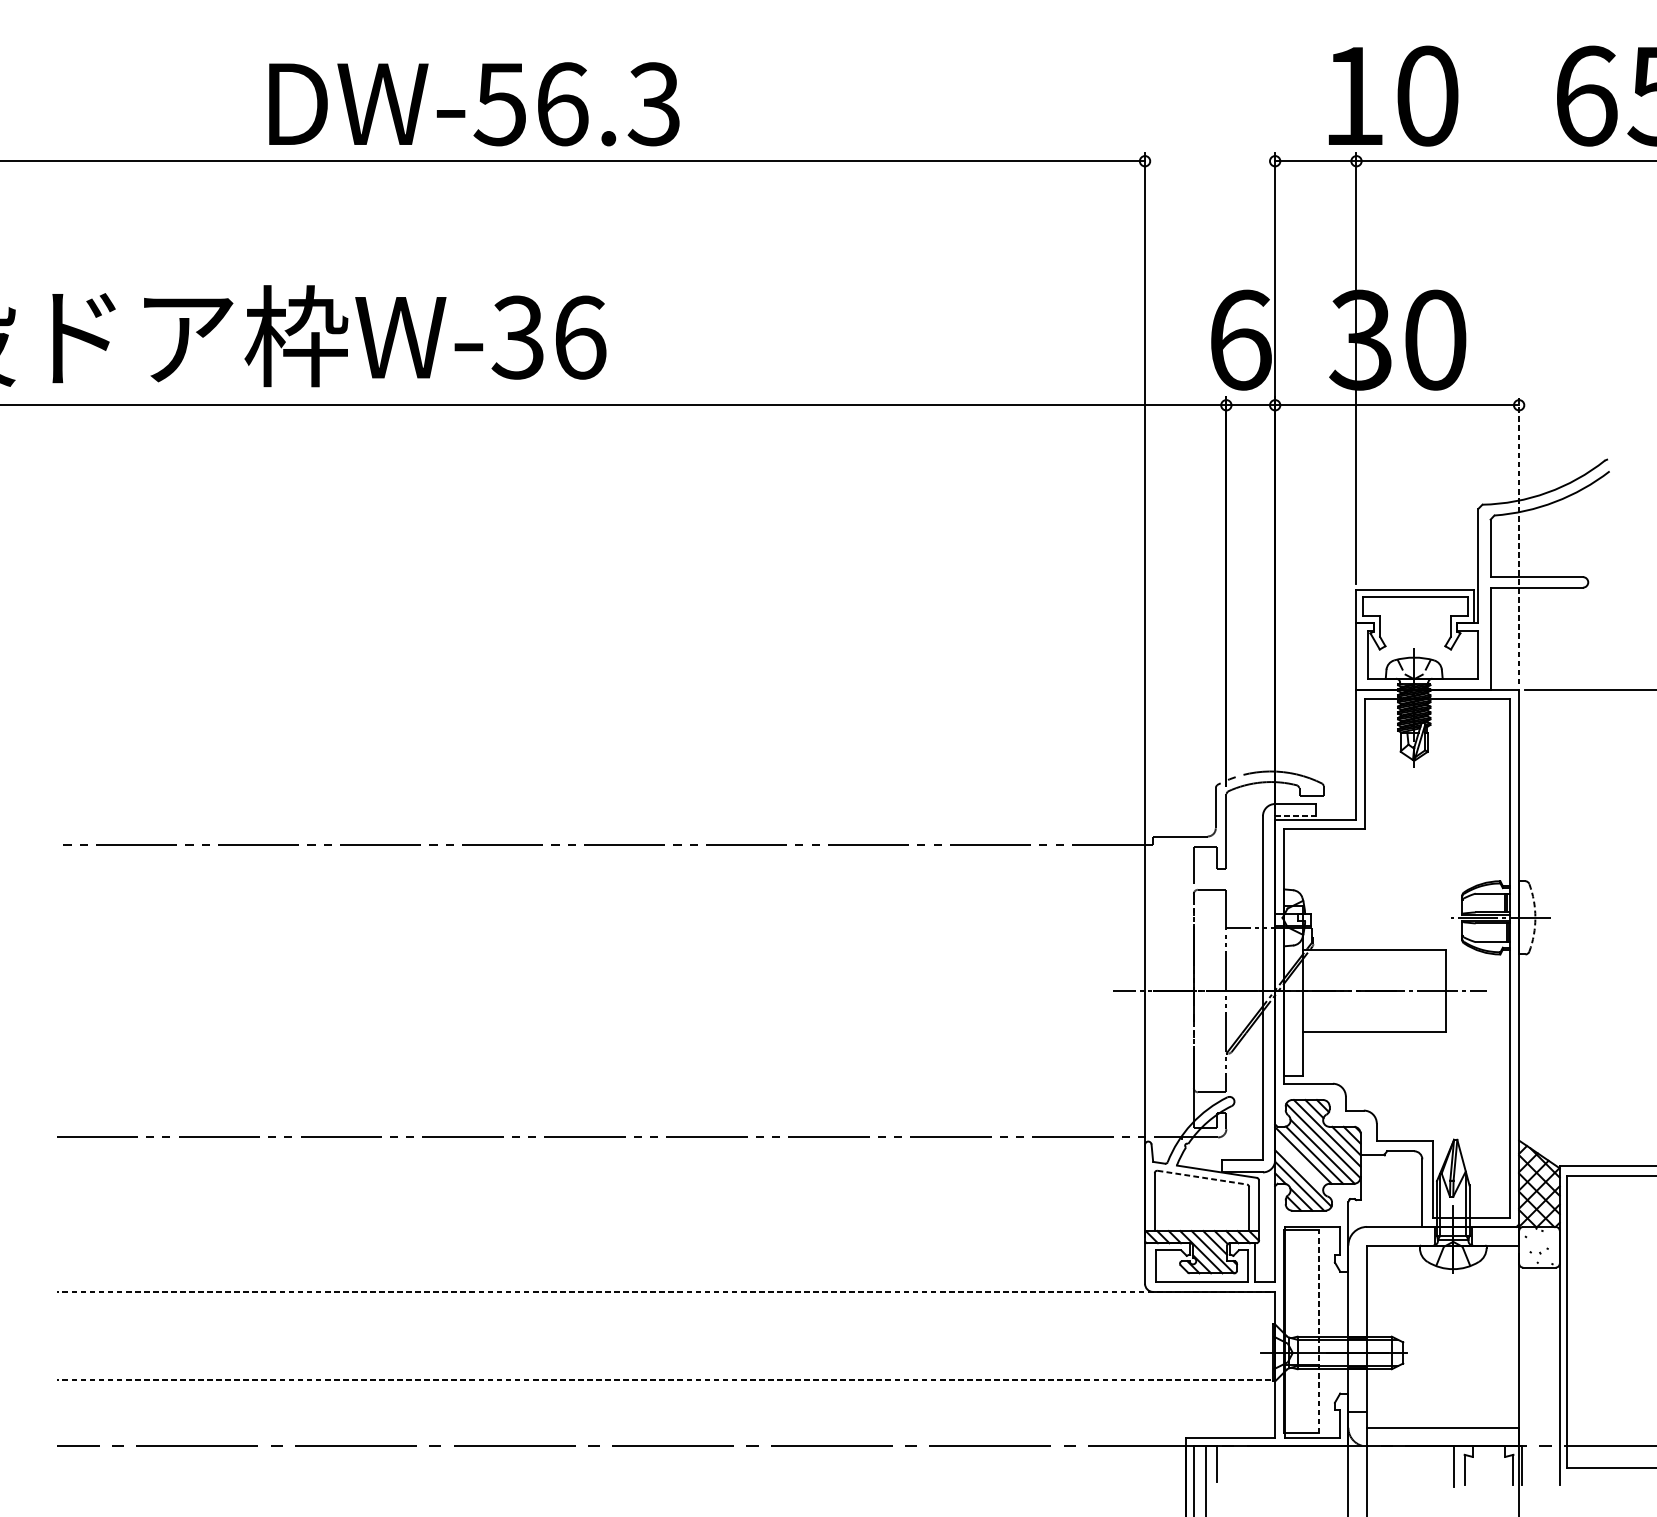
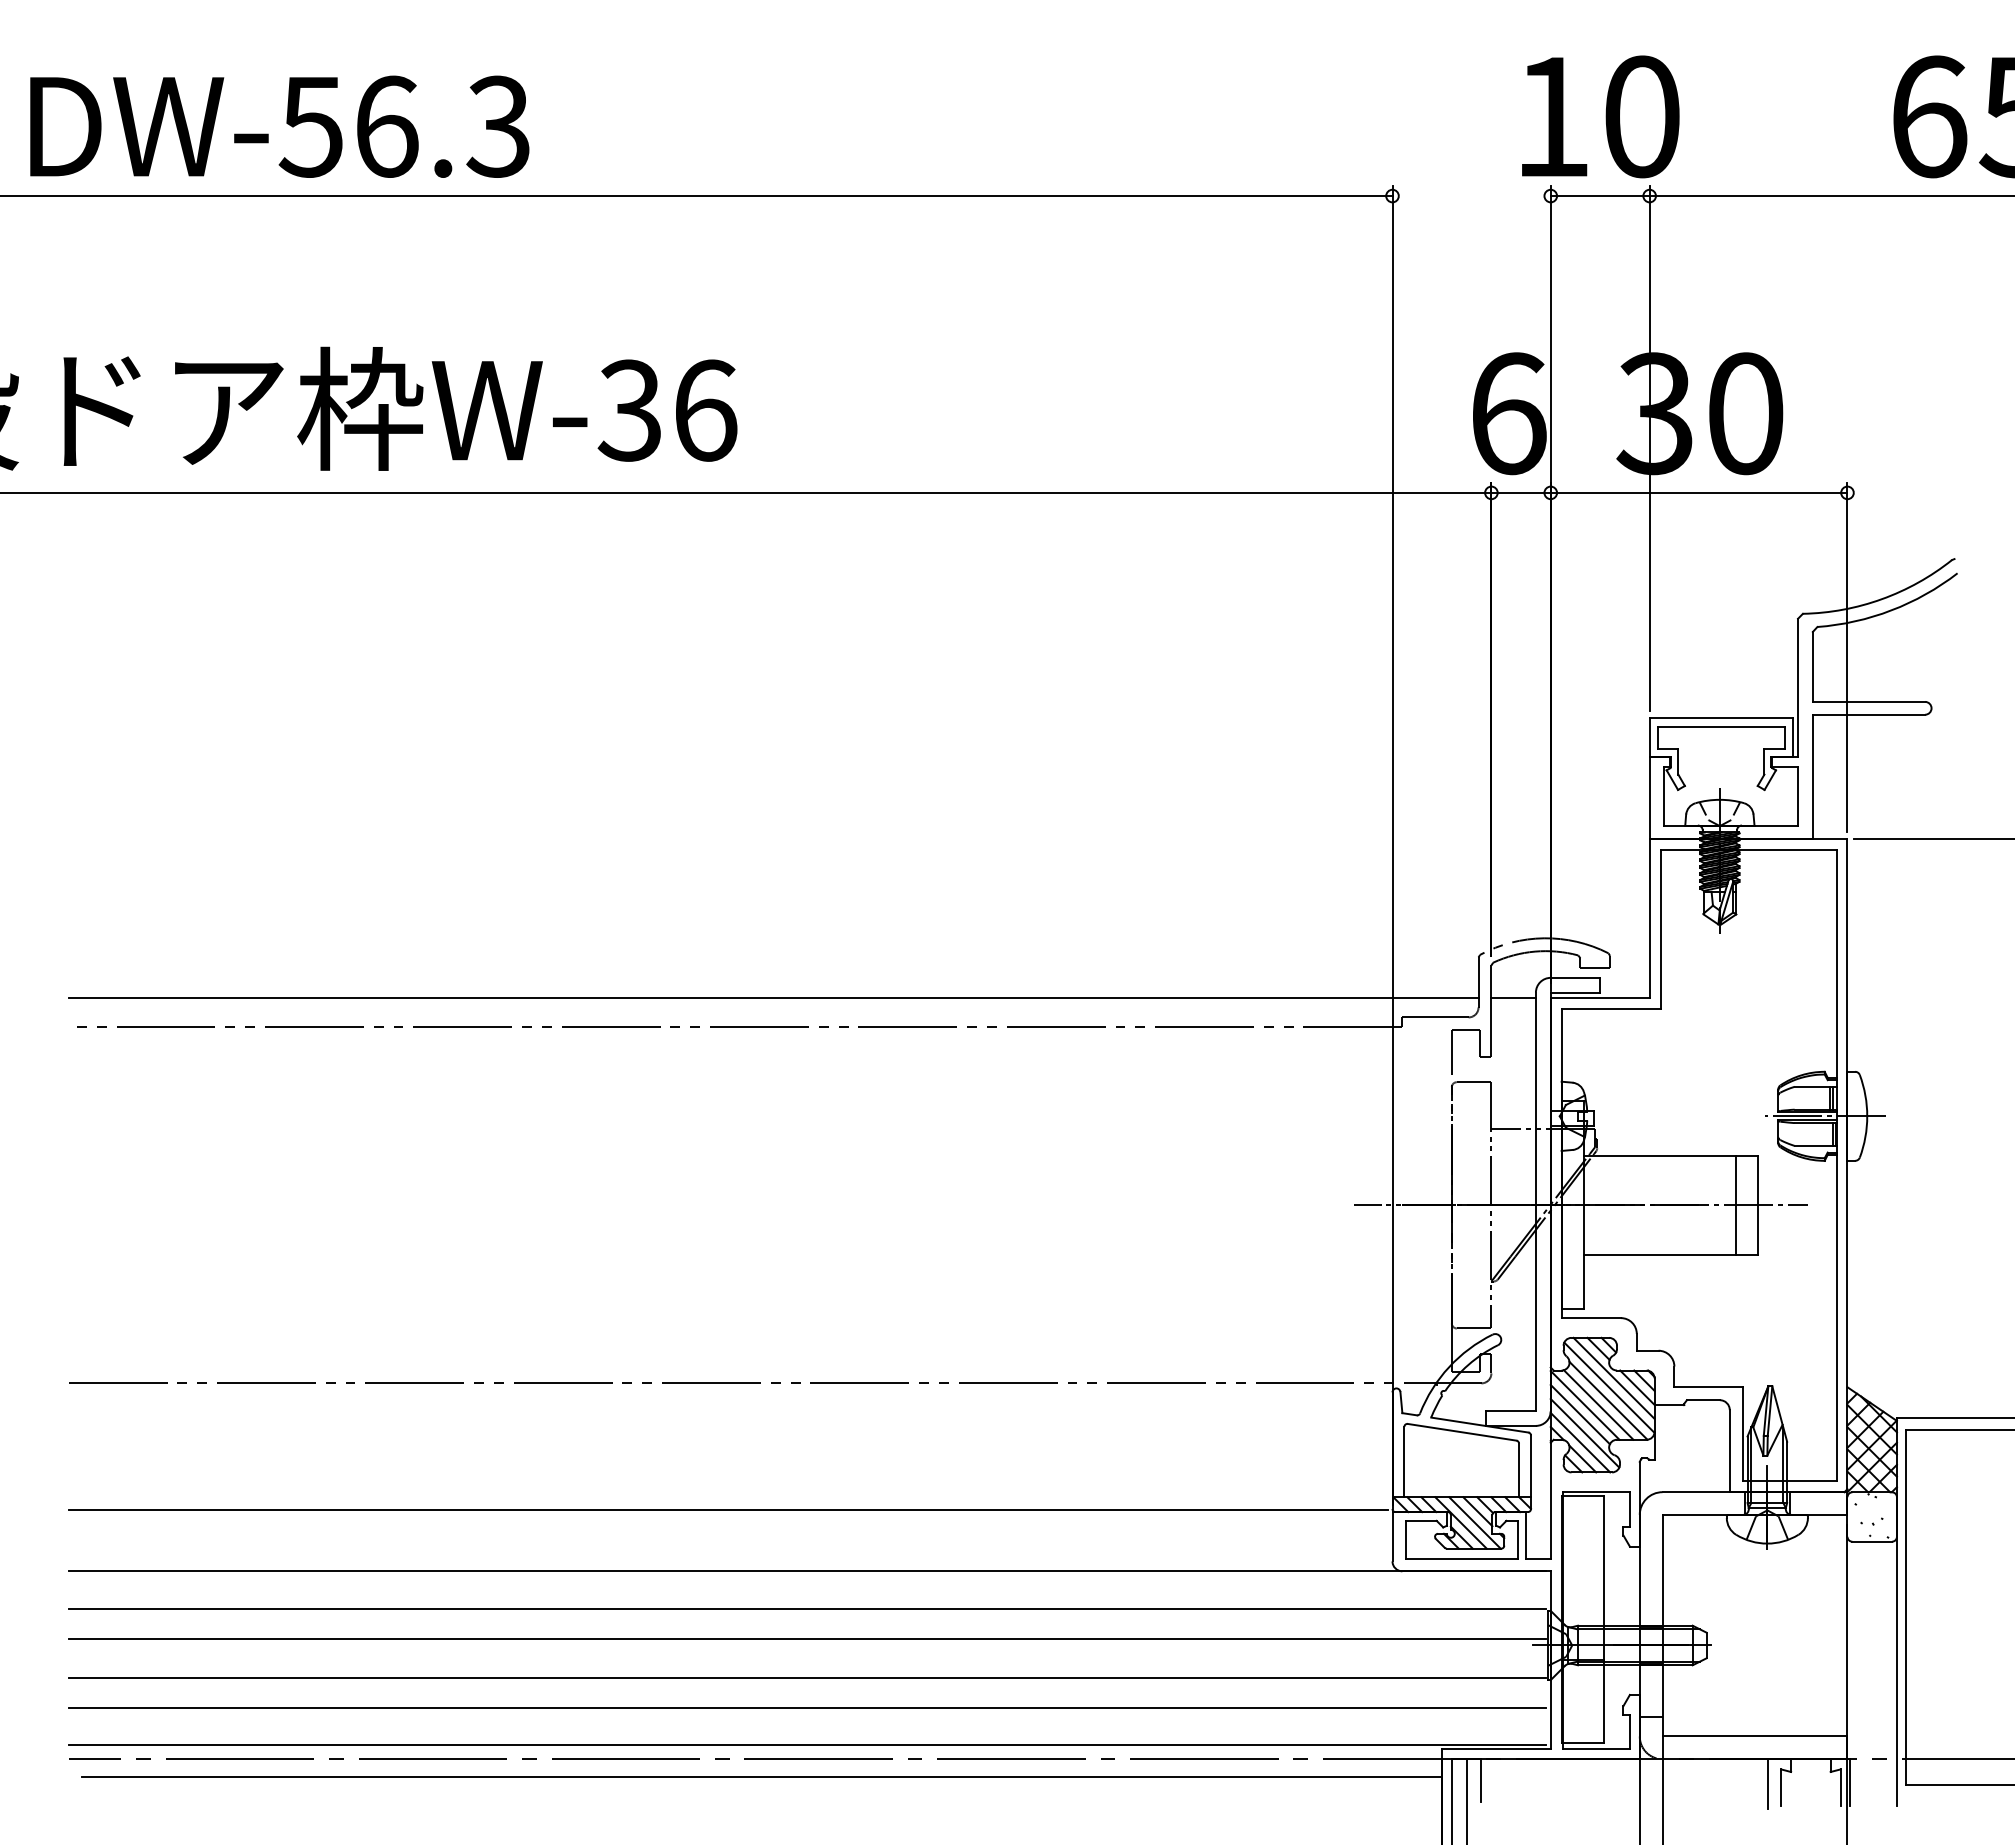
text: (1393, 95) -> (1600, 116), moved
text: (474, 104) -> (279, 126), moved
line: (1519, 540) -> (1847, 657), dashed -> solid
line: (1295, 816) -> (1575, 992), dashed -> solid
line: (636, 820) -> (773, 997), added
line: (1244, 820) -> (1513, 997), added
arc: (1535, 918) -> (1867, 1116), dashed -> solid
line: (1427, 990) -> (1735, 1204), added
line: (1298, 1163) -> (1579, 1414), added
line: (1202, 1177) -> (1462, 1432), dashed -> solid
line: (598, 1241) -> (727, 1509), added
line: (664, 1292) -> (807, 1571), dashed -> solid
line: (663, 1322) -> (806, 1608), added
line: (1319, 1331) -> (1604, 1619), dashed -> solid
line: (663, 1347) -> (806, 1638), added
line: (664, 1380) -> (807, 1678), dashed -> solid
line: (663, 1403) -> (806, 1707), added
line: (663, 1435) -> (806, 1745), added
line: (626, 1461) -> (761, 1777), added

